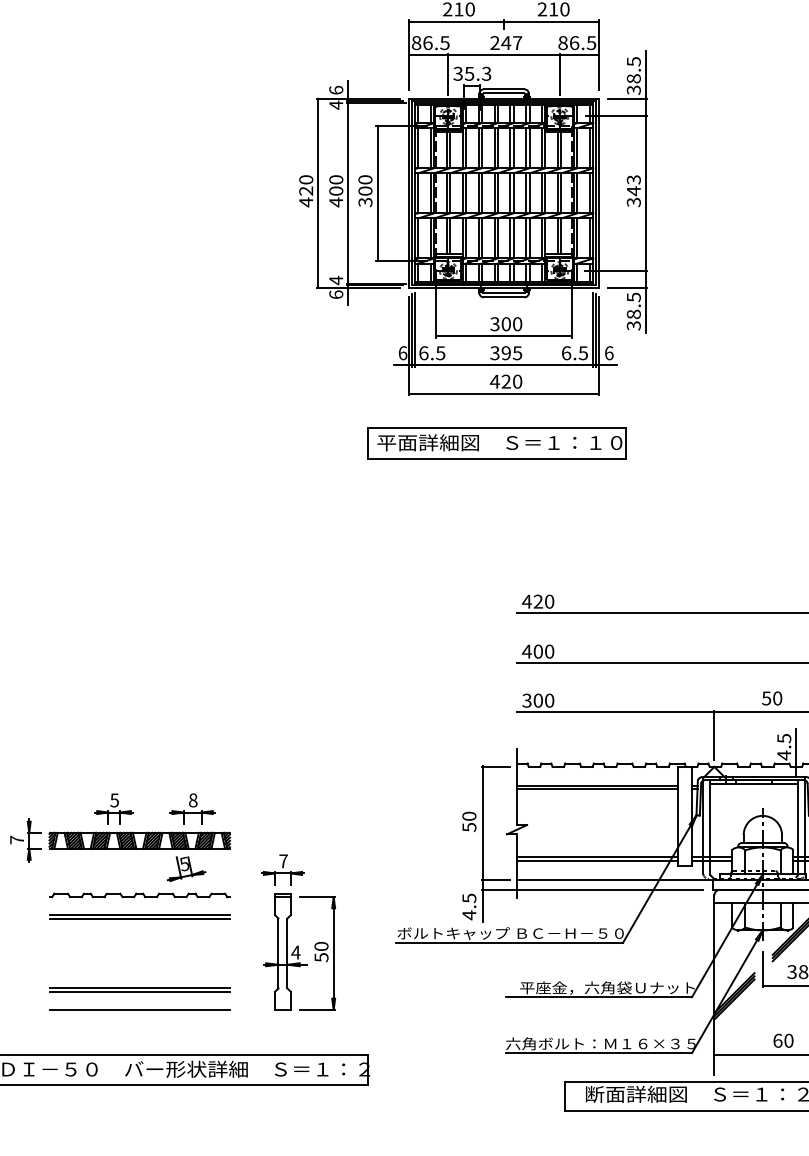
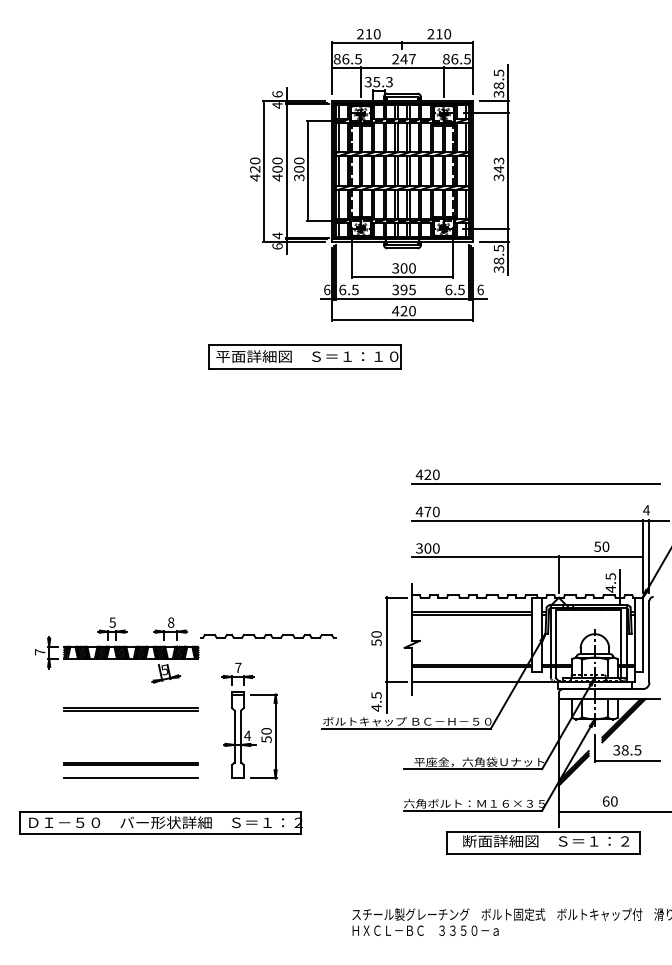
part: (496, 442) -> (304, 356), moved
text: (537, 651) -> (427, 511), 400 -> 470
line: (591, 890) -> (467, 689), removed
part: (138, 895) -> (267, 636), moved

